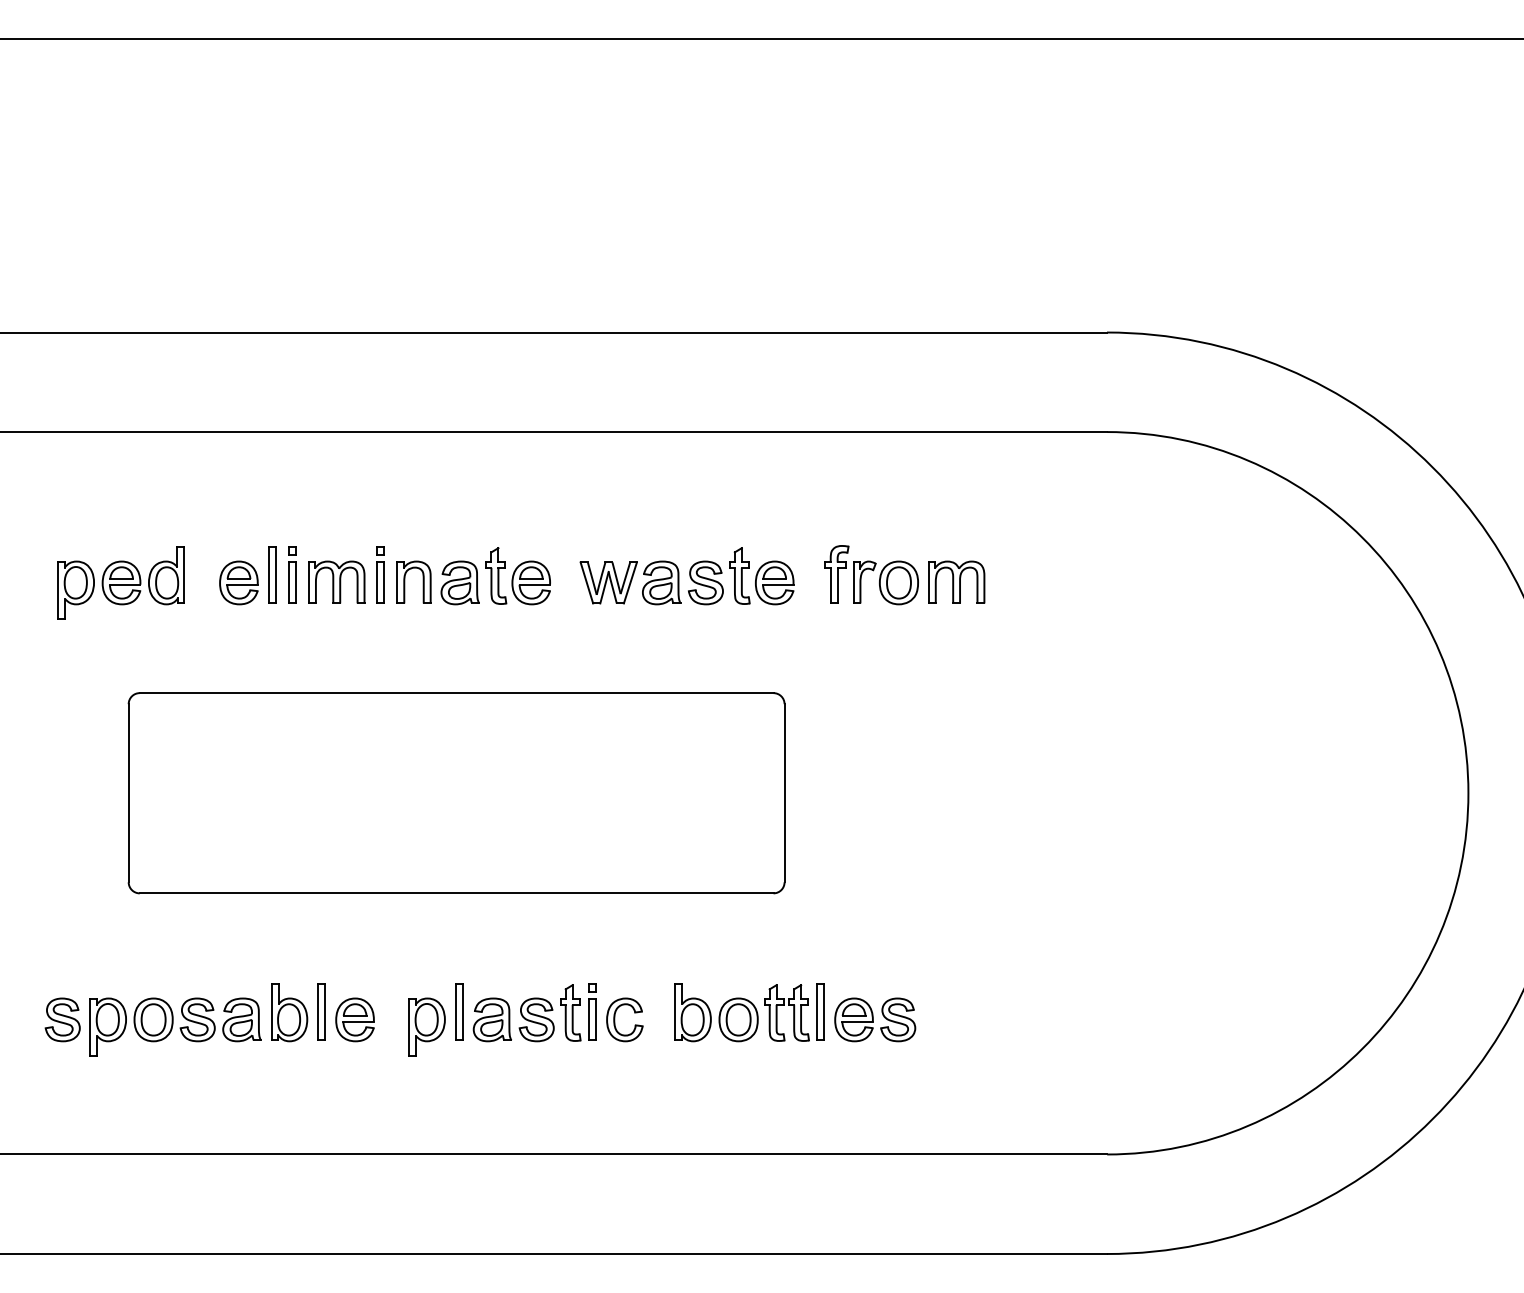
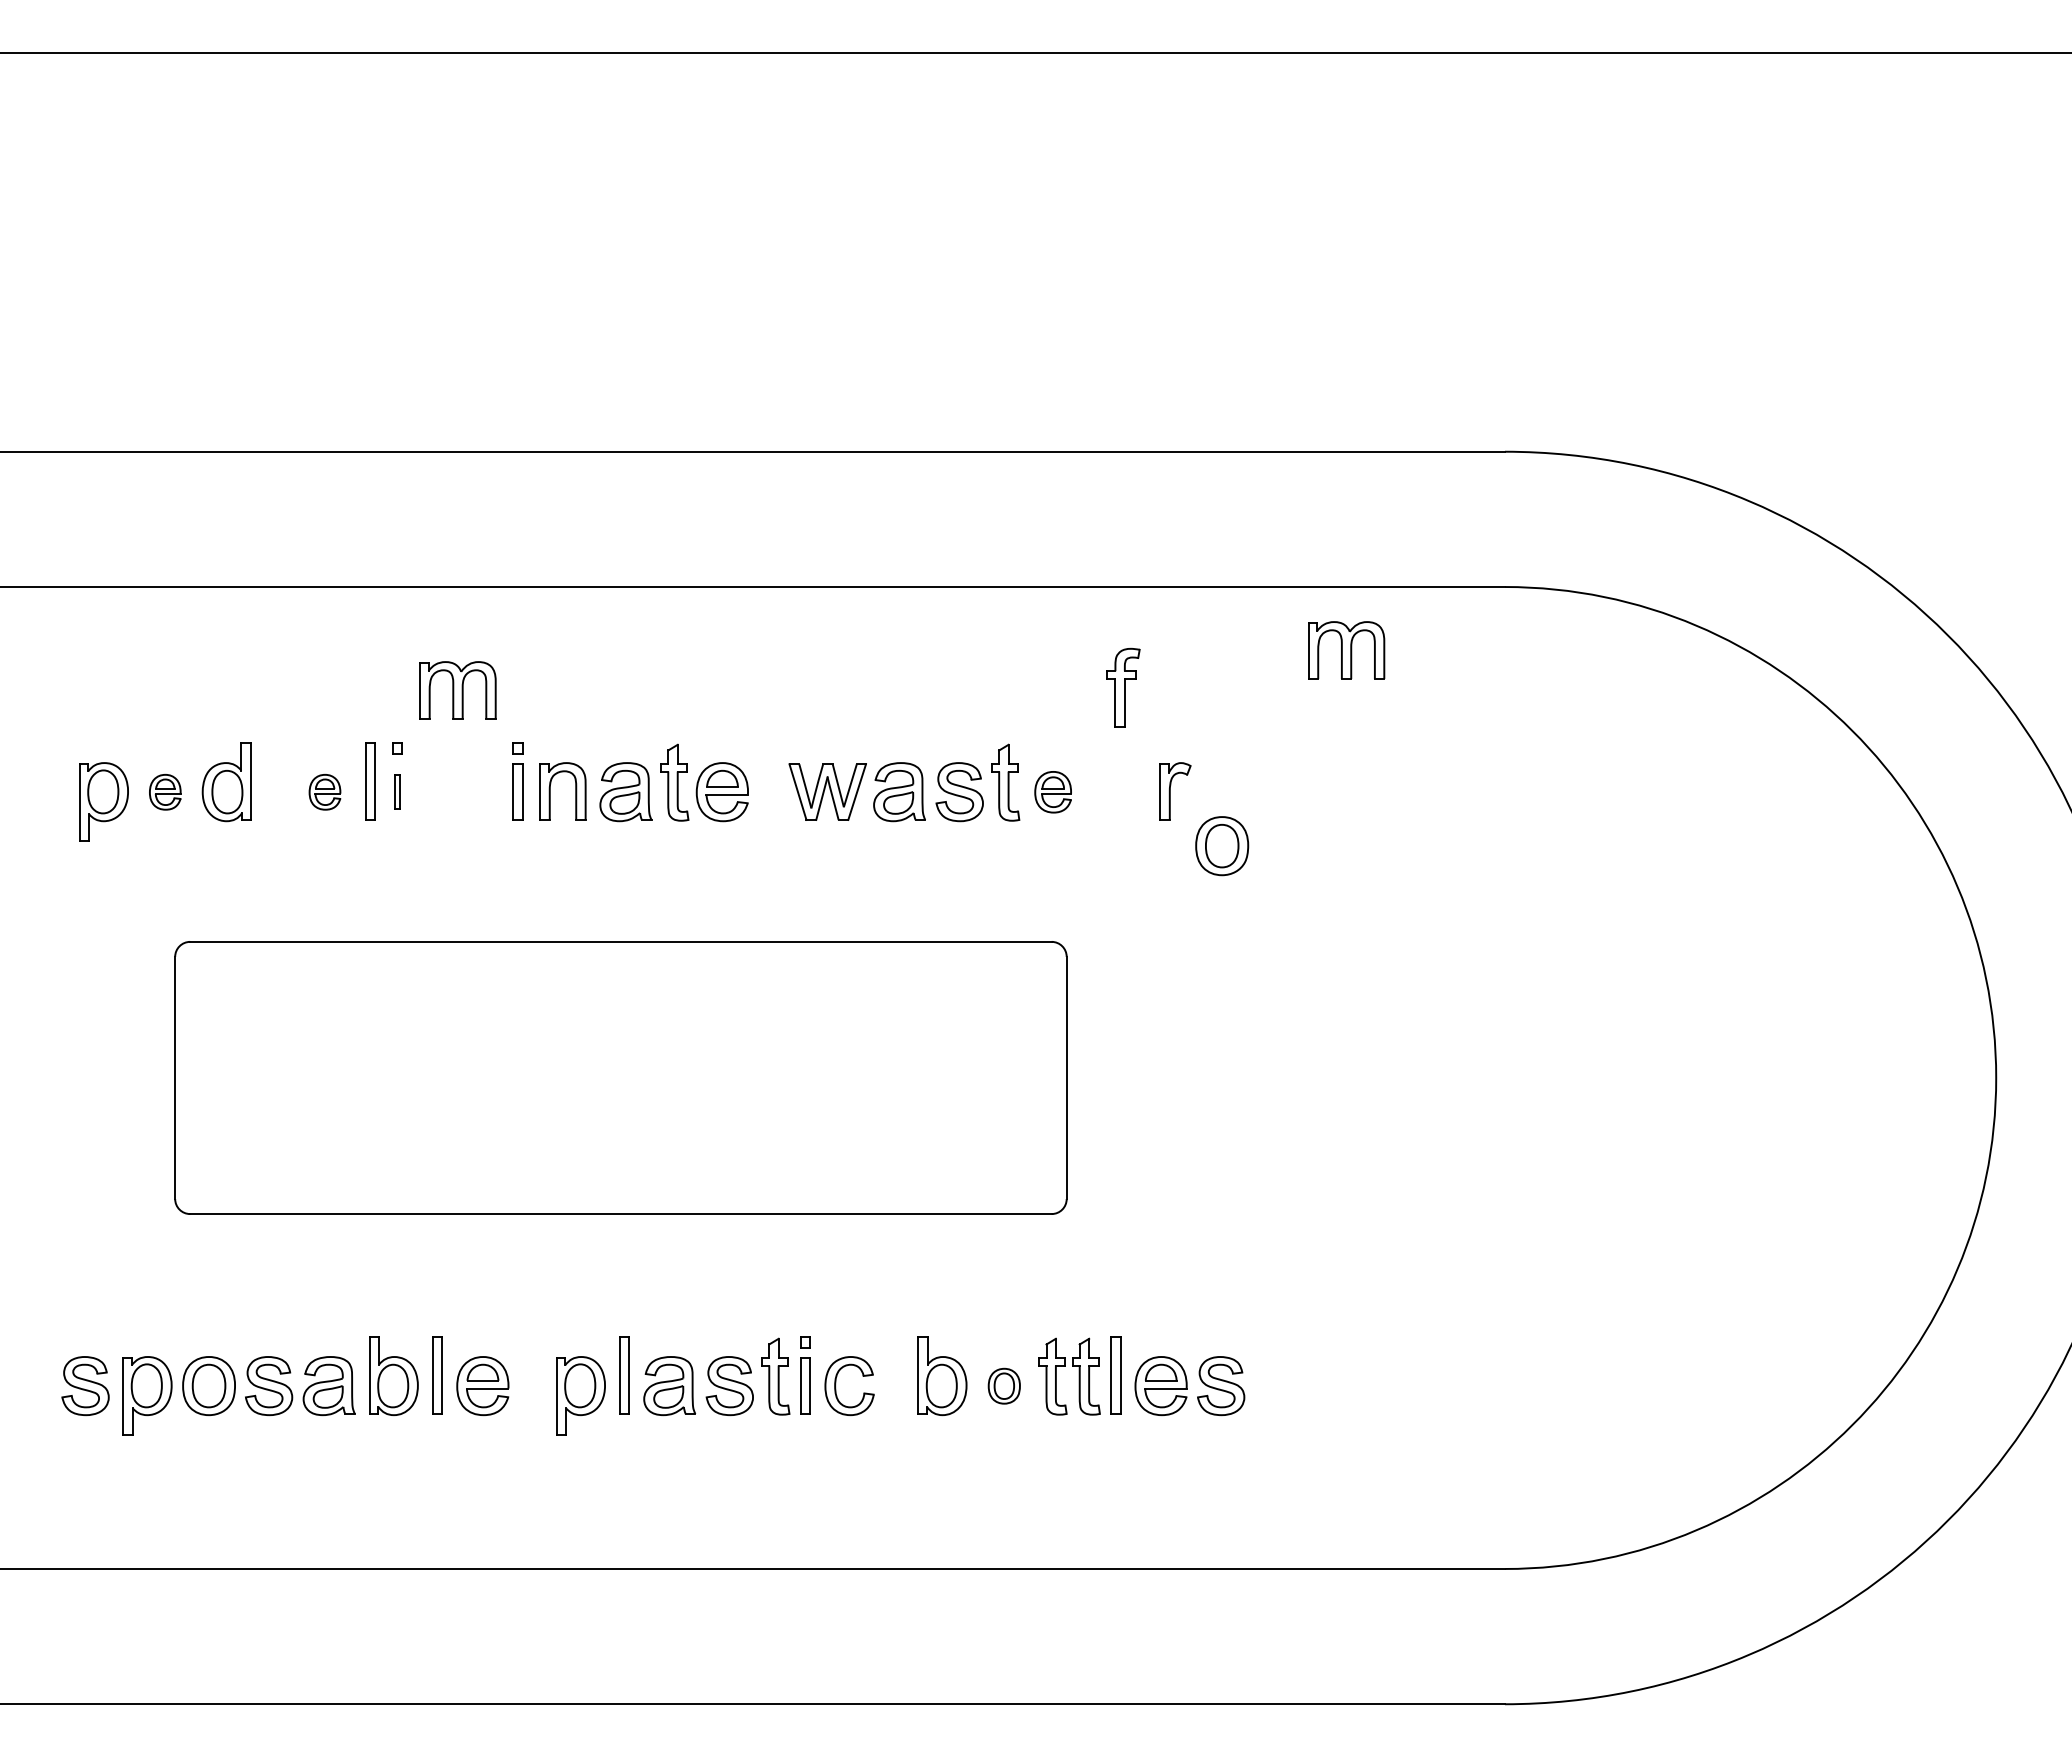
part: (836, 574) -> (1123, 687), moved
part: (292, 582) -> (397, 791), size x0.6
part: (336, 582) -> (457, 690), moved
part: (956, 582) -> (1346, 650), moved
part: (120, 583) -> (164, 792), size x0.6
part: (238, 583) -> (324, 792), size x0.6
part: (774, 583) -> (1052, 792), size x0.7
part: (899, 583) -> (1222, 846), moved
part: (738, 1020) -> (1004, 1386), size x0.6

